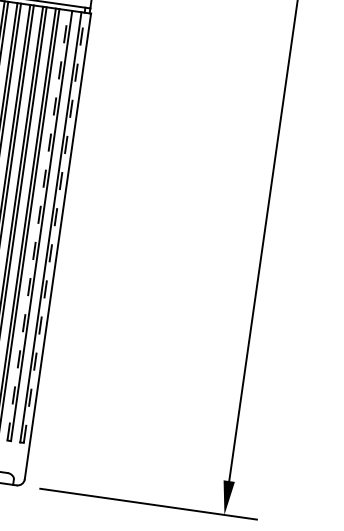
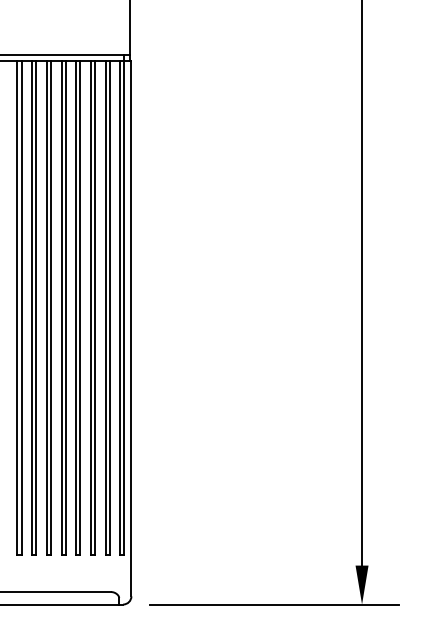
line: (38, 224) -> (105, 307), dashed -> solid
line: (54, 227) -> (124, 307), dashed -> solid

